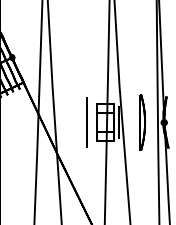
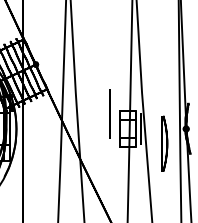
line: (86, 122) -> (109, 113), moved
part: (142, 122) -> (164, 143), moved

